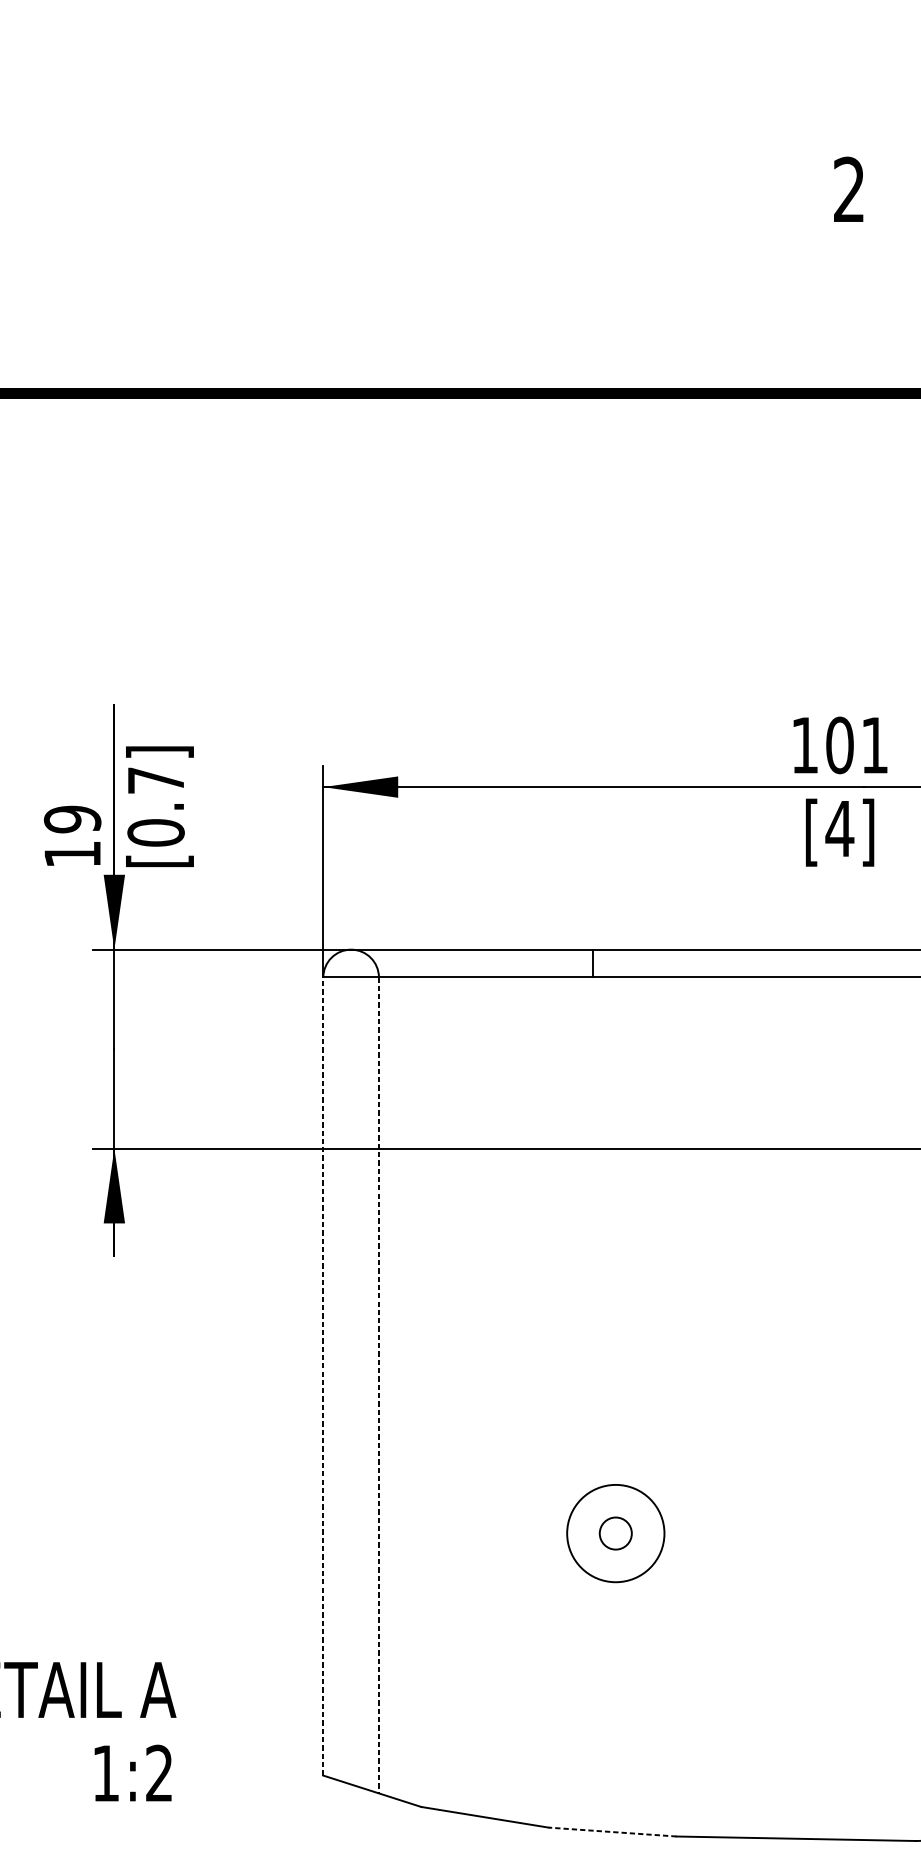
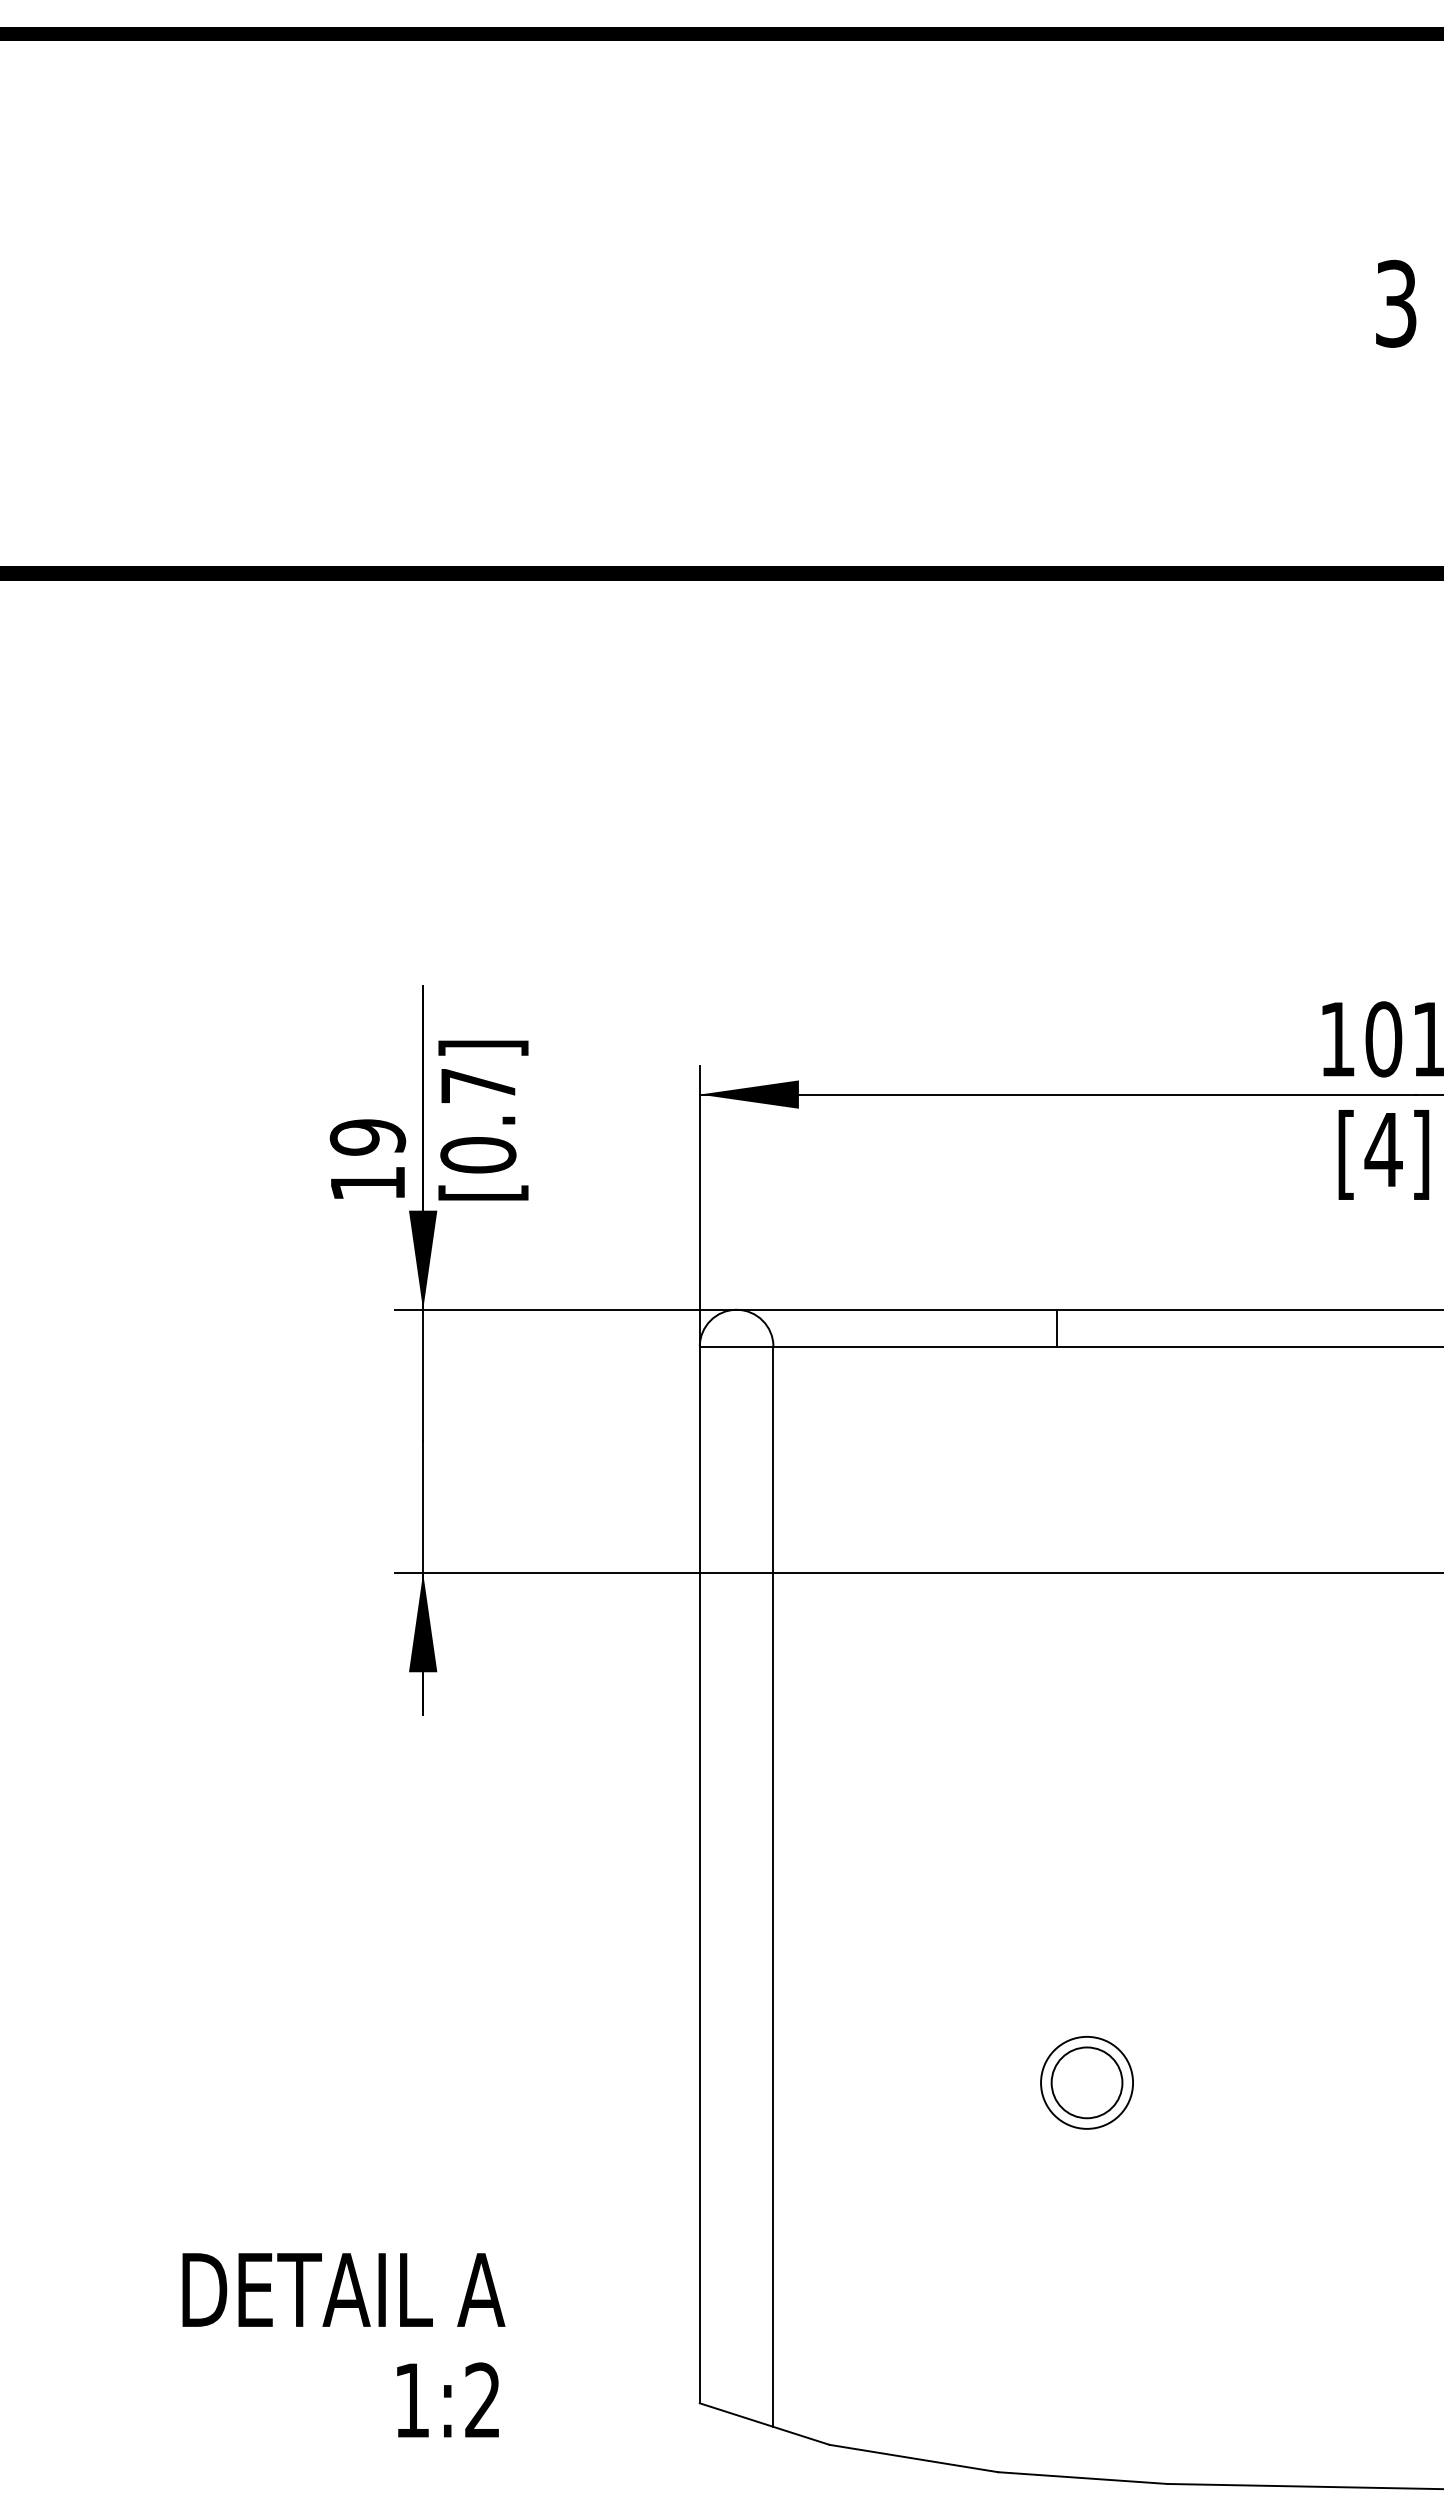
text: (848, 189) -> (1395, 303), 2 -> 3
line: (323, 1376) -> (699, 1874), dashed -> solid
line: (378, 1386) -> (773, 1887), dashed -> solid
circle: (615, 1533) -> (1086, 2082), size x1.67
circle: (616, 1533) -> (1087, 2082), size x0.71
line: (612, 1832) -> (1082, 2478), dashed -> solid

